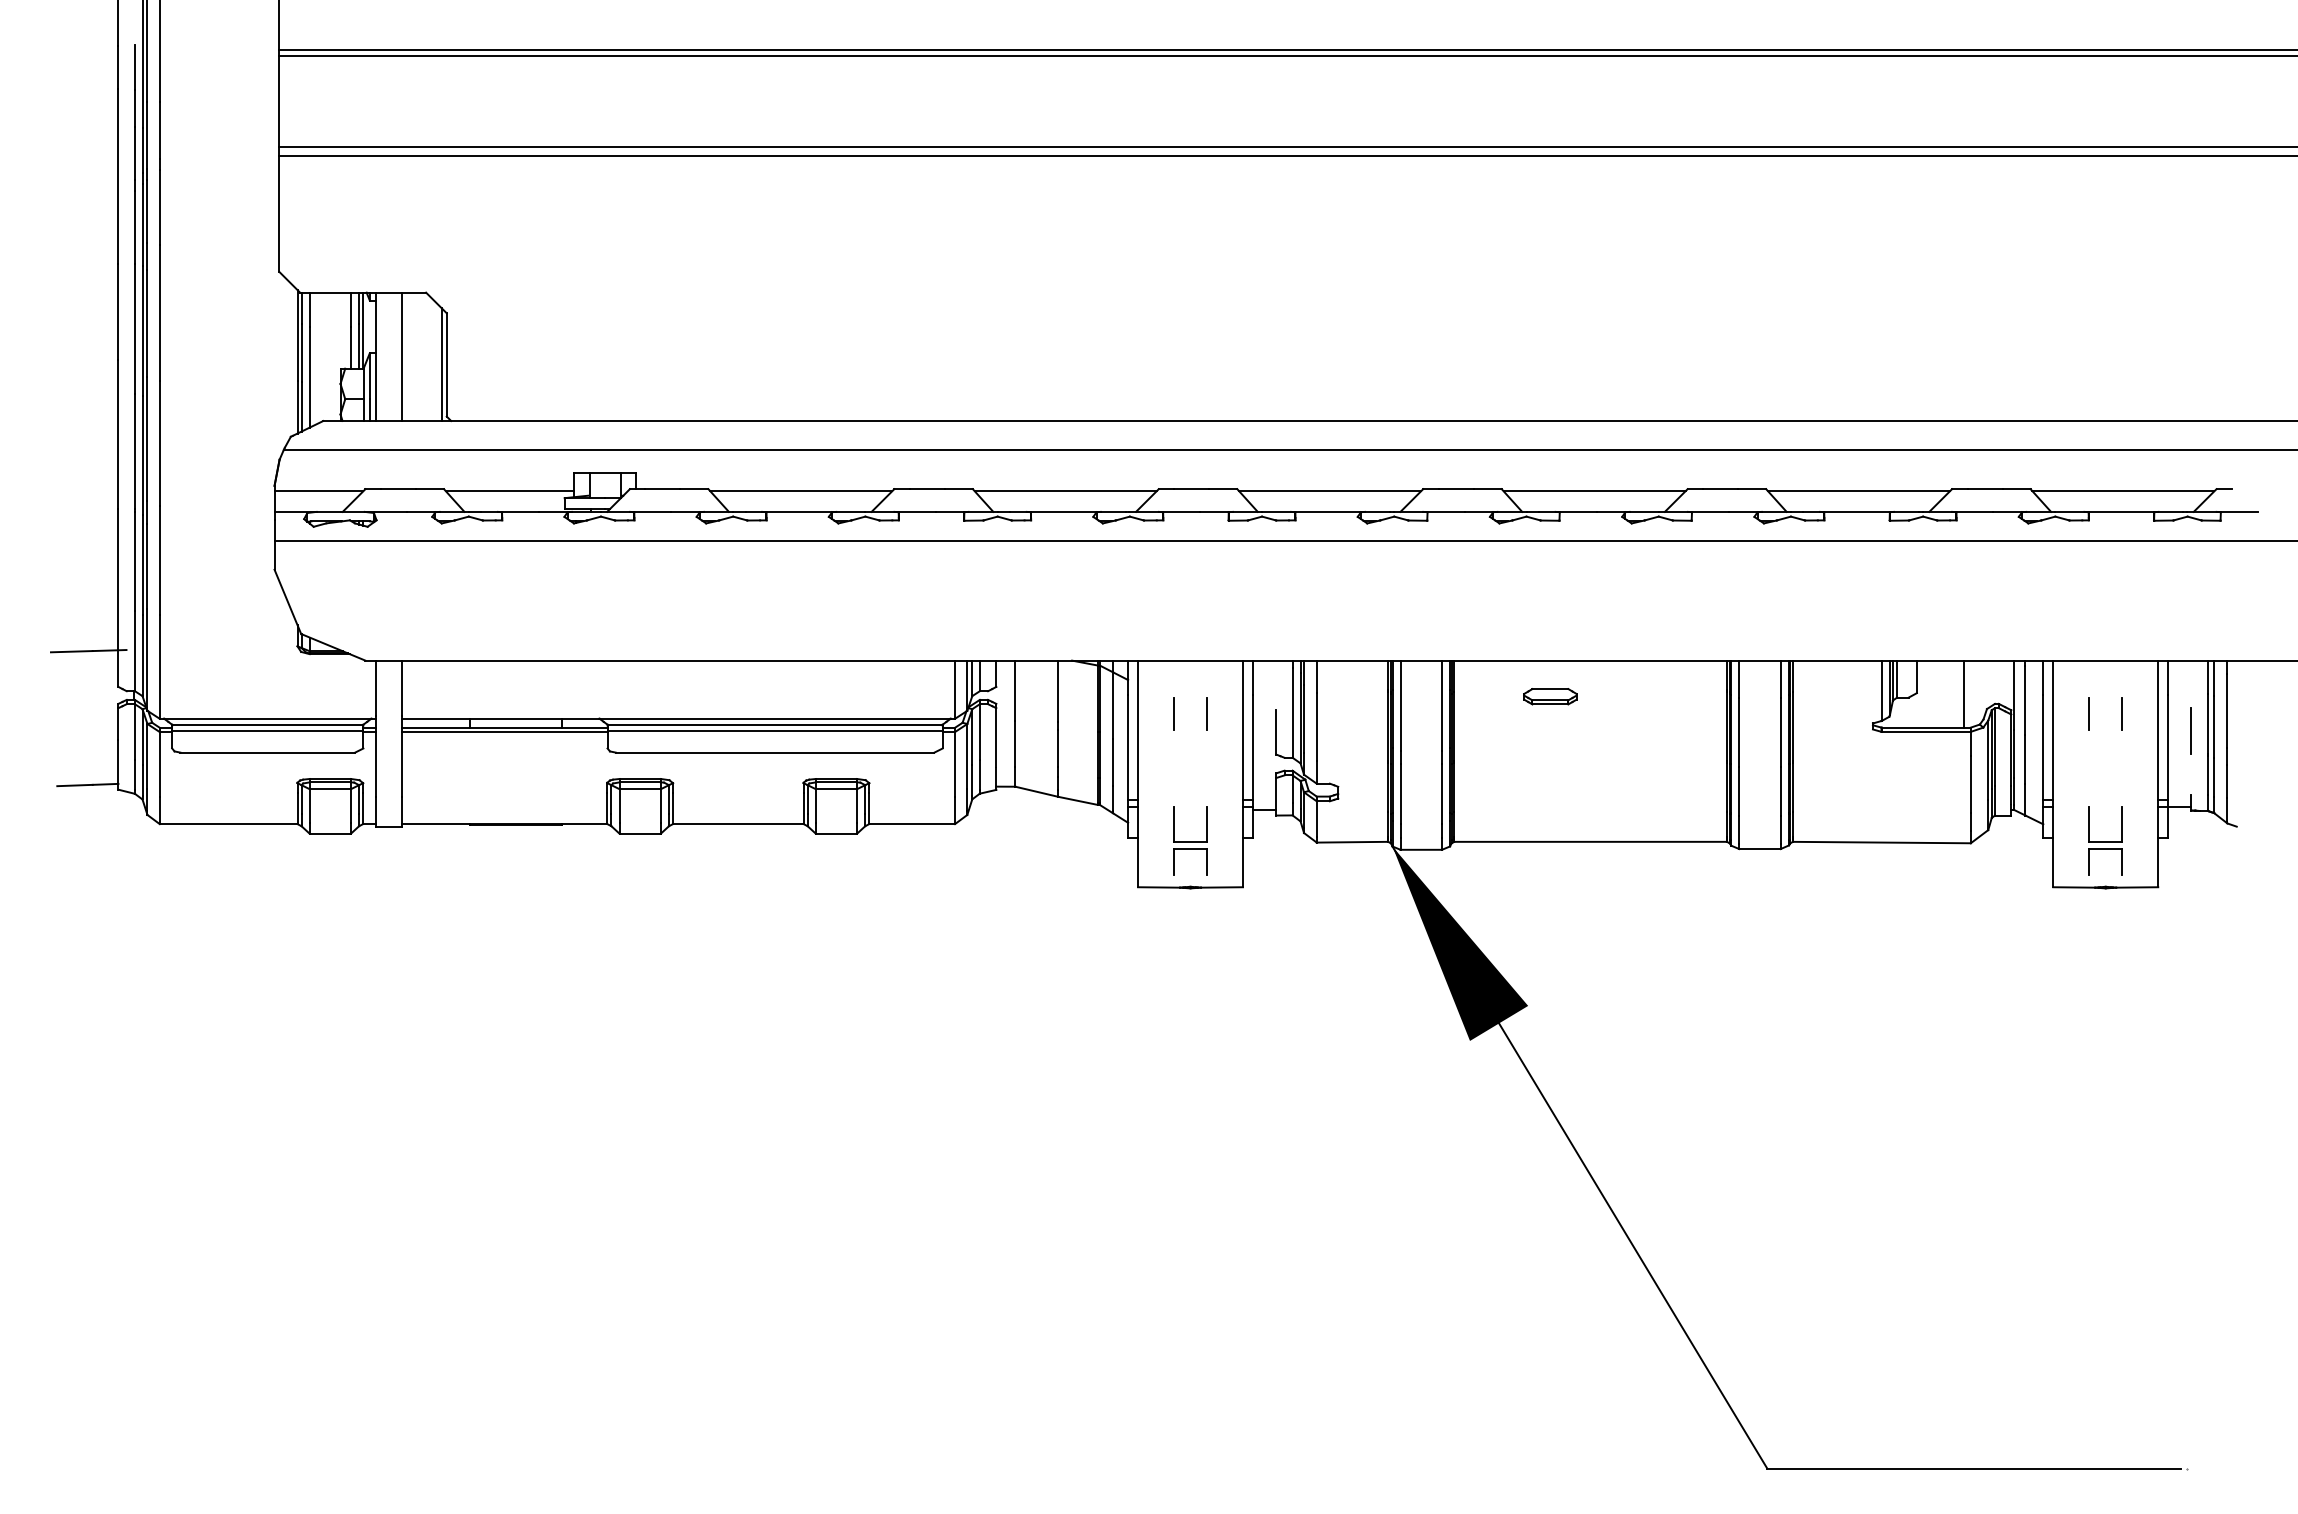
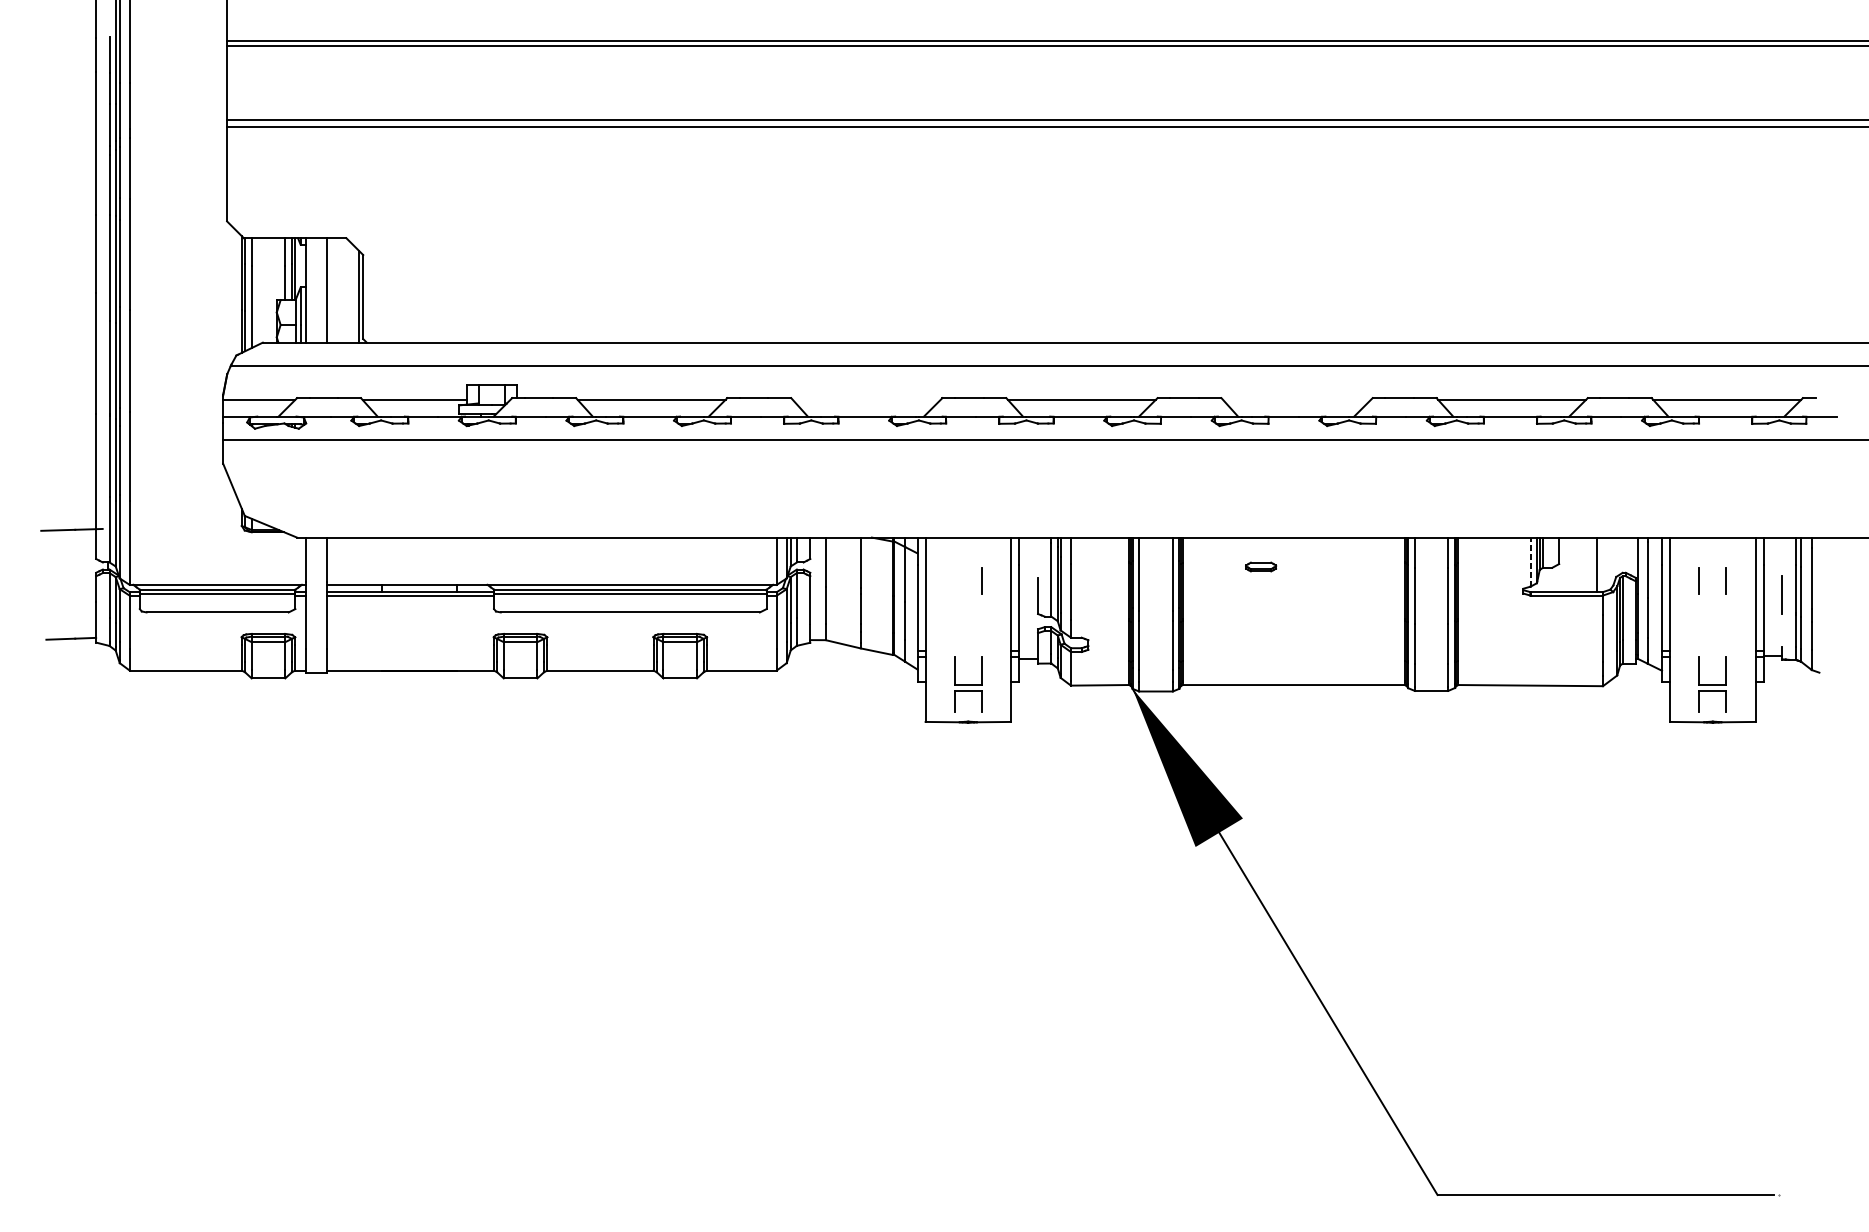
line: (1065, 491) -> (866, 400), removed
line: (1594, 491) -> (1296, 400), removed
line: (1881, 690) -> (1530, 561), solid -> dashed
part: (1550, 696) -> (1261, 566), size x0.7
line: (1173, 713) -> (954, 580), removed

